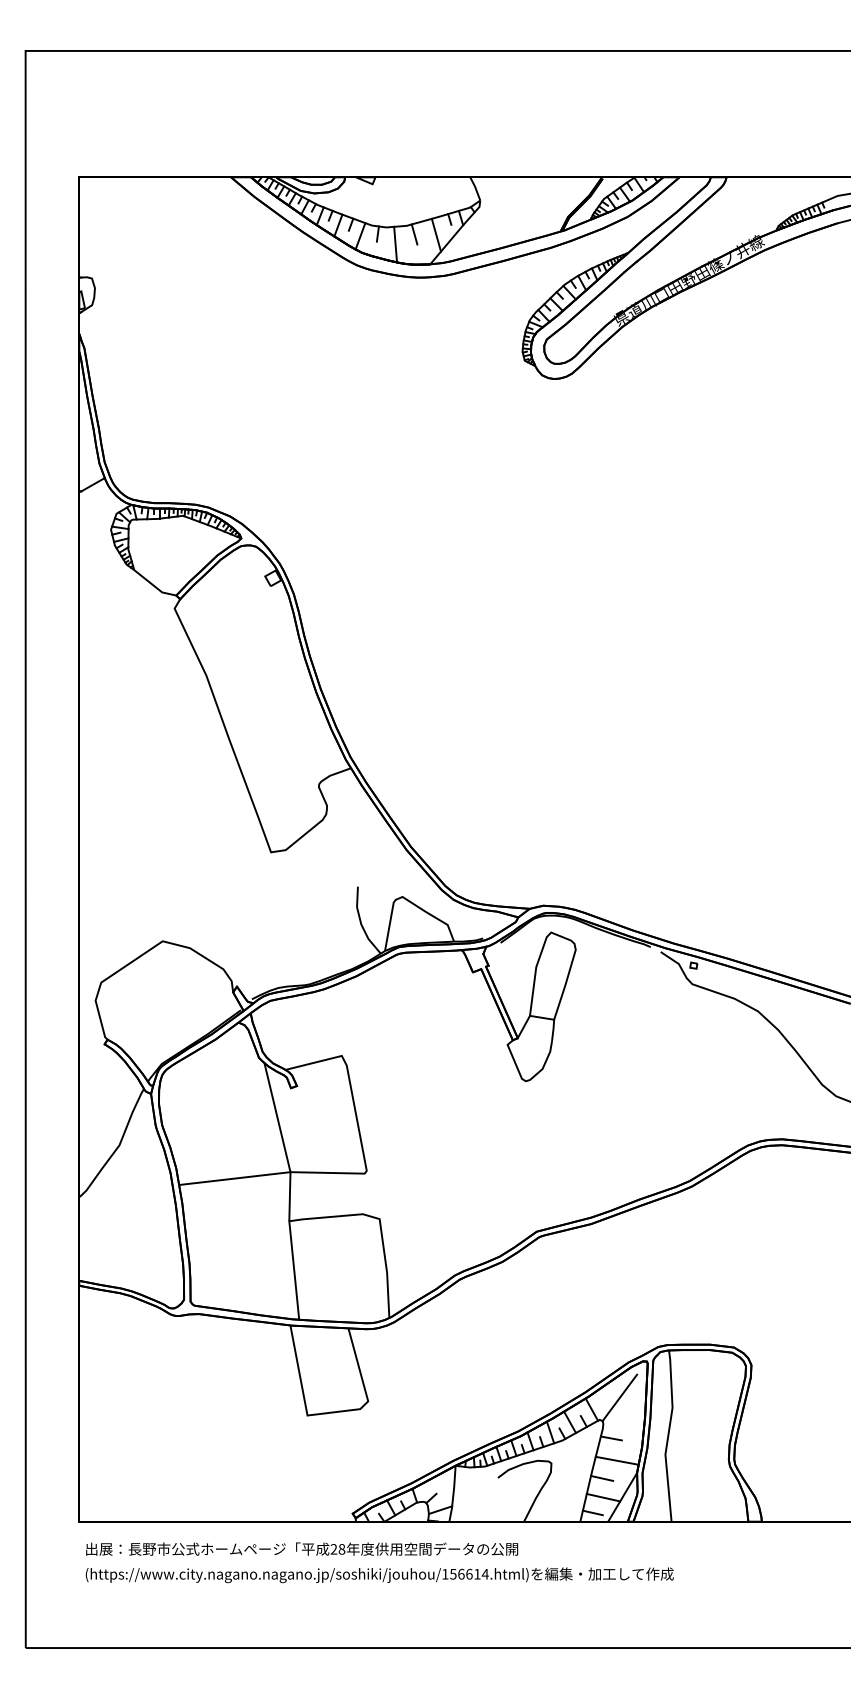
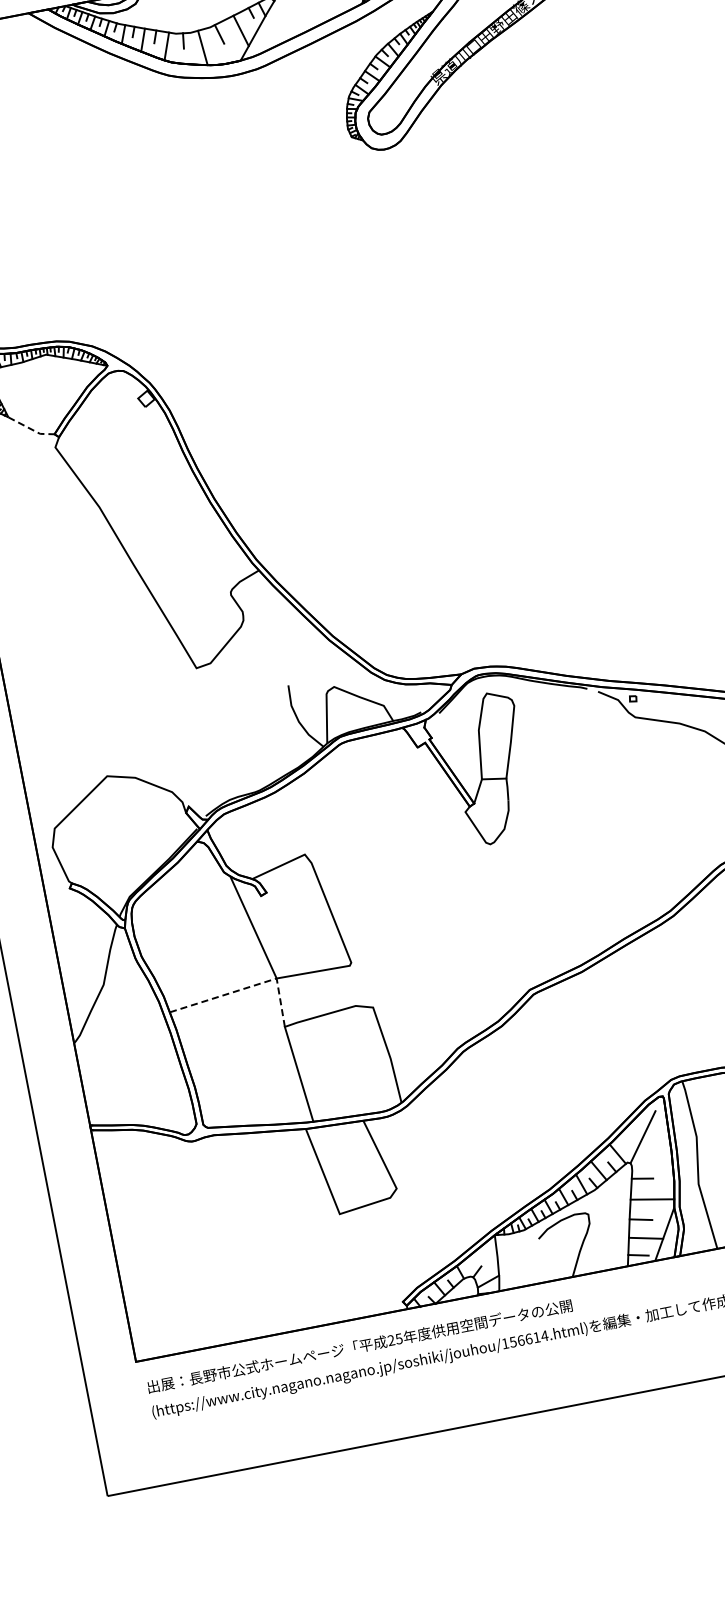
line: (154, 586) -> (31, 429), solid -> dashed
line: (259, 1175) -> (246, 987), solid -> dashed
text: (341, 1549) -> (398, 1339), 28 -> 25

